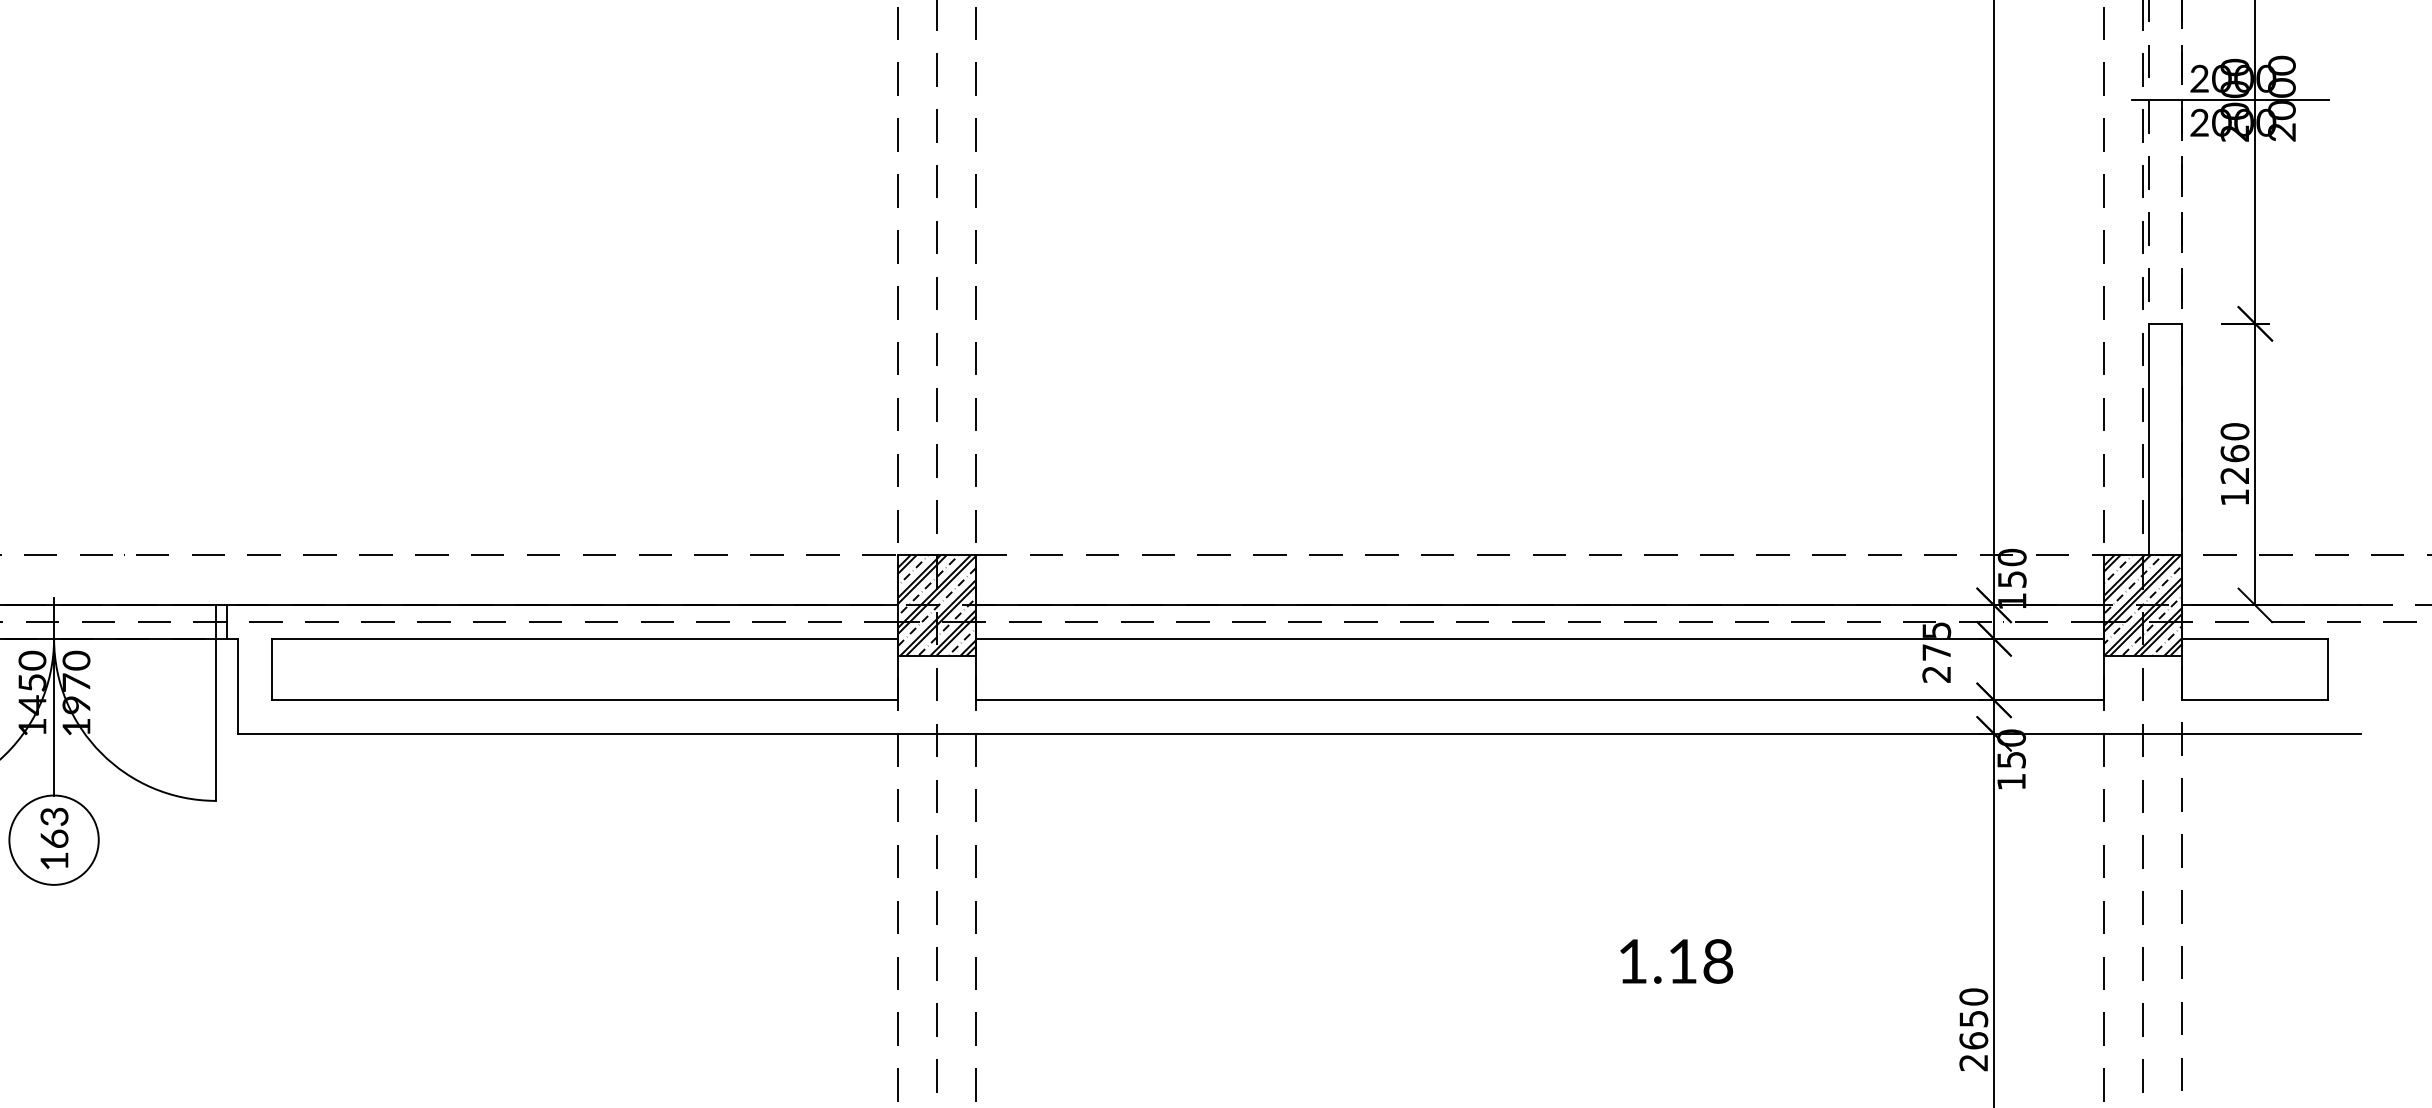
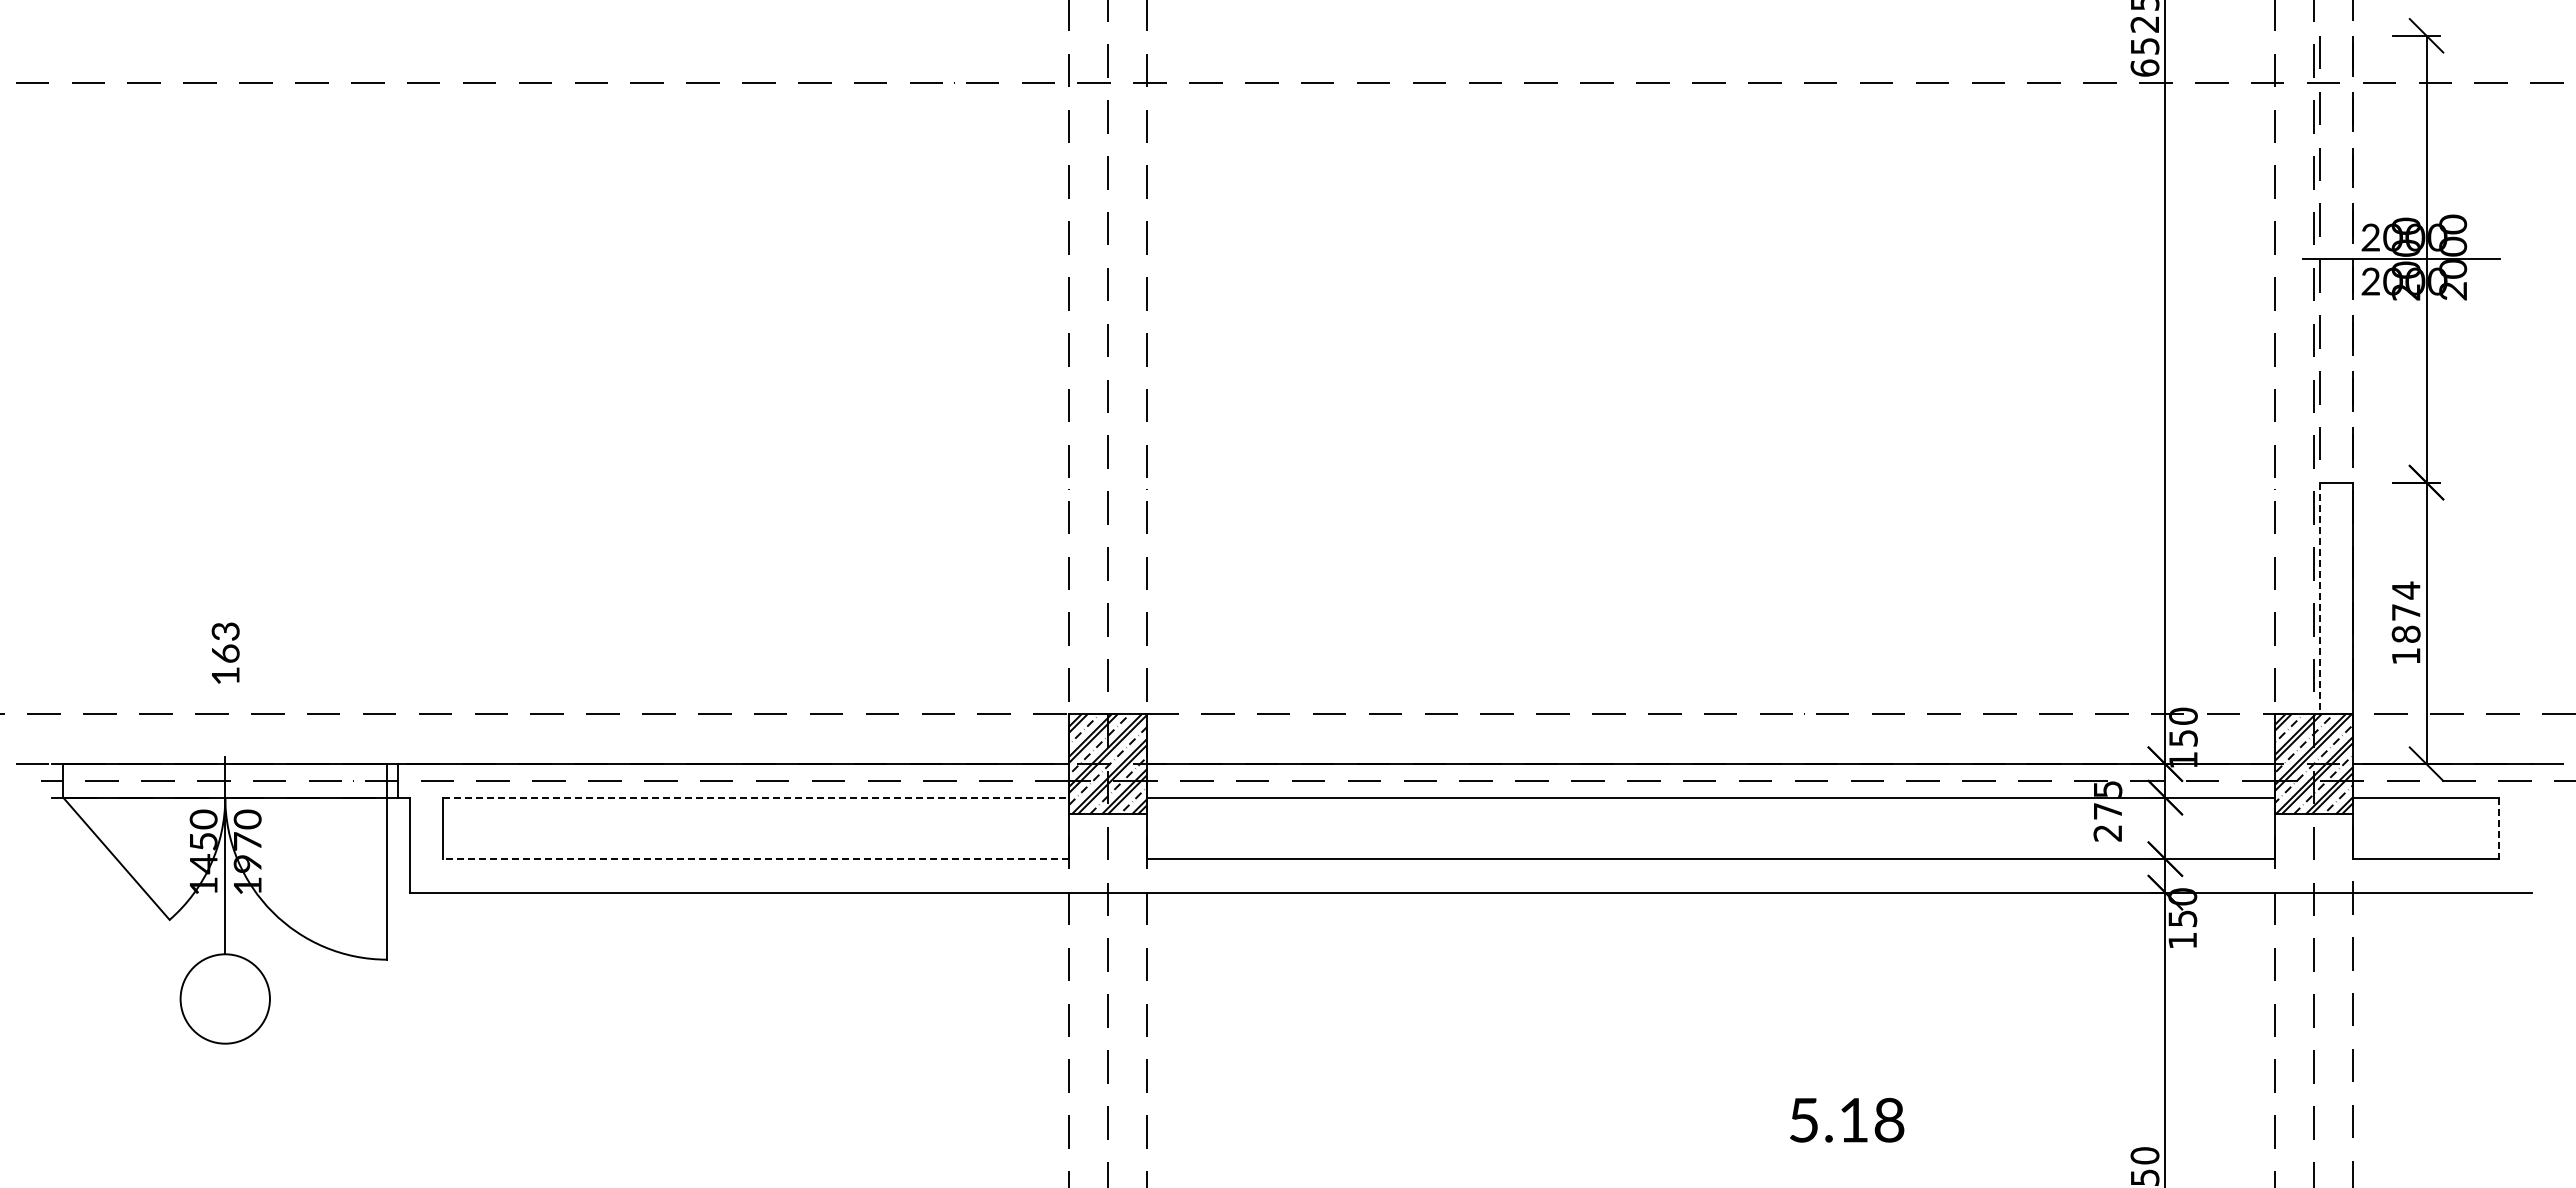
line: (2148, 439) -> (2319, 598), solid -> dashed
text: (2234, 452) -> (2405, 611), 1260 -> 1874
line: (584, 638) -> (755, 797), solid -> dashed
line: (2327, 669) -> (2498, 828), solid -> dashed
line: (584, 700) -> (755, 859), solid -> dashed
text: (54, 837) -> (225, 652), moved
text: (1632, 961) -> (1803, 1120), 1.18 -> 5.18

